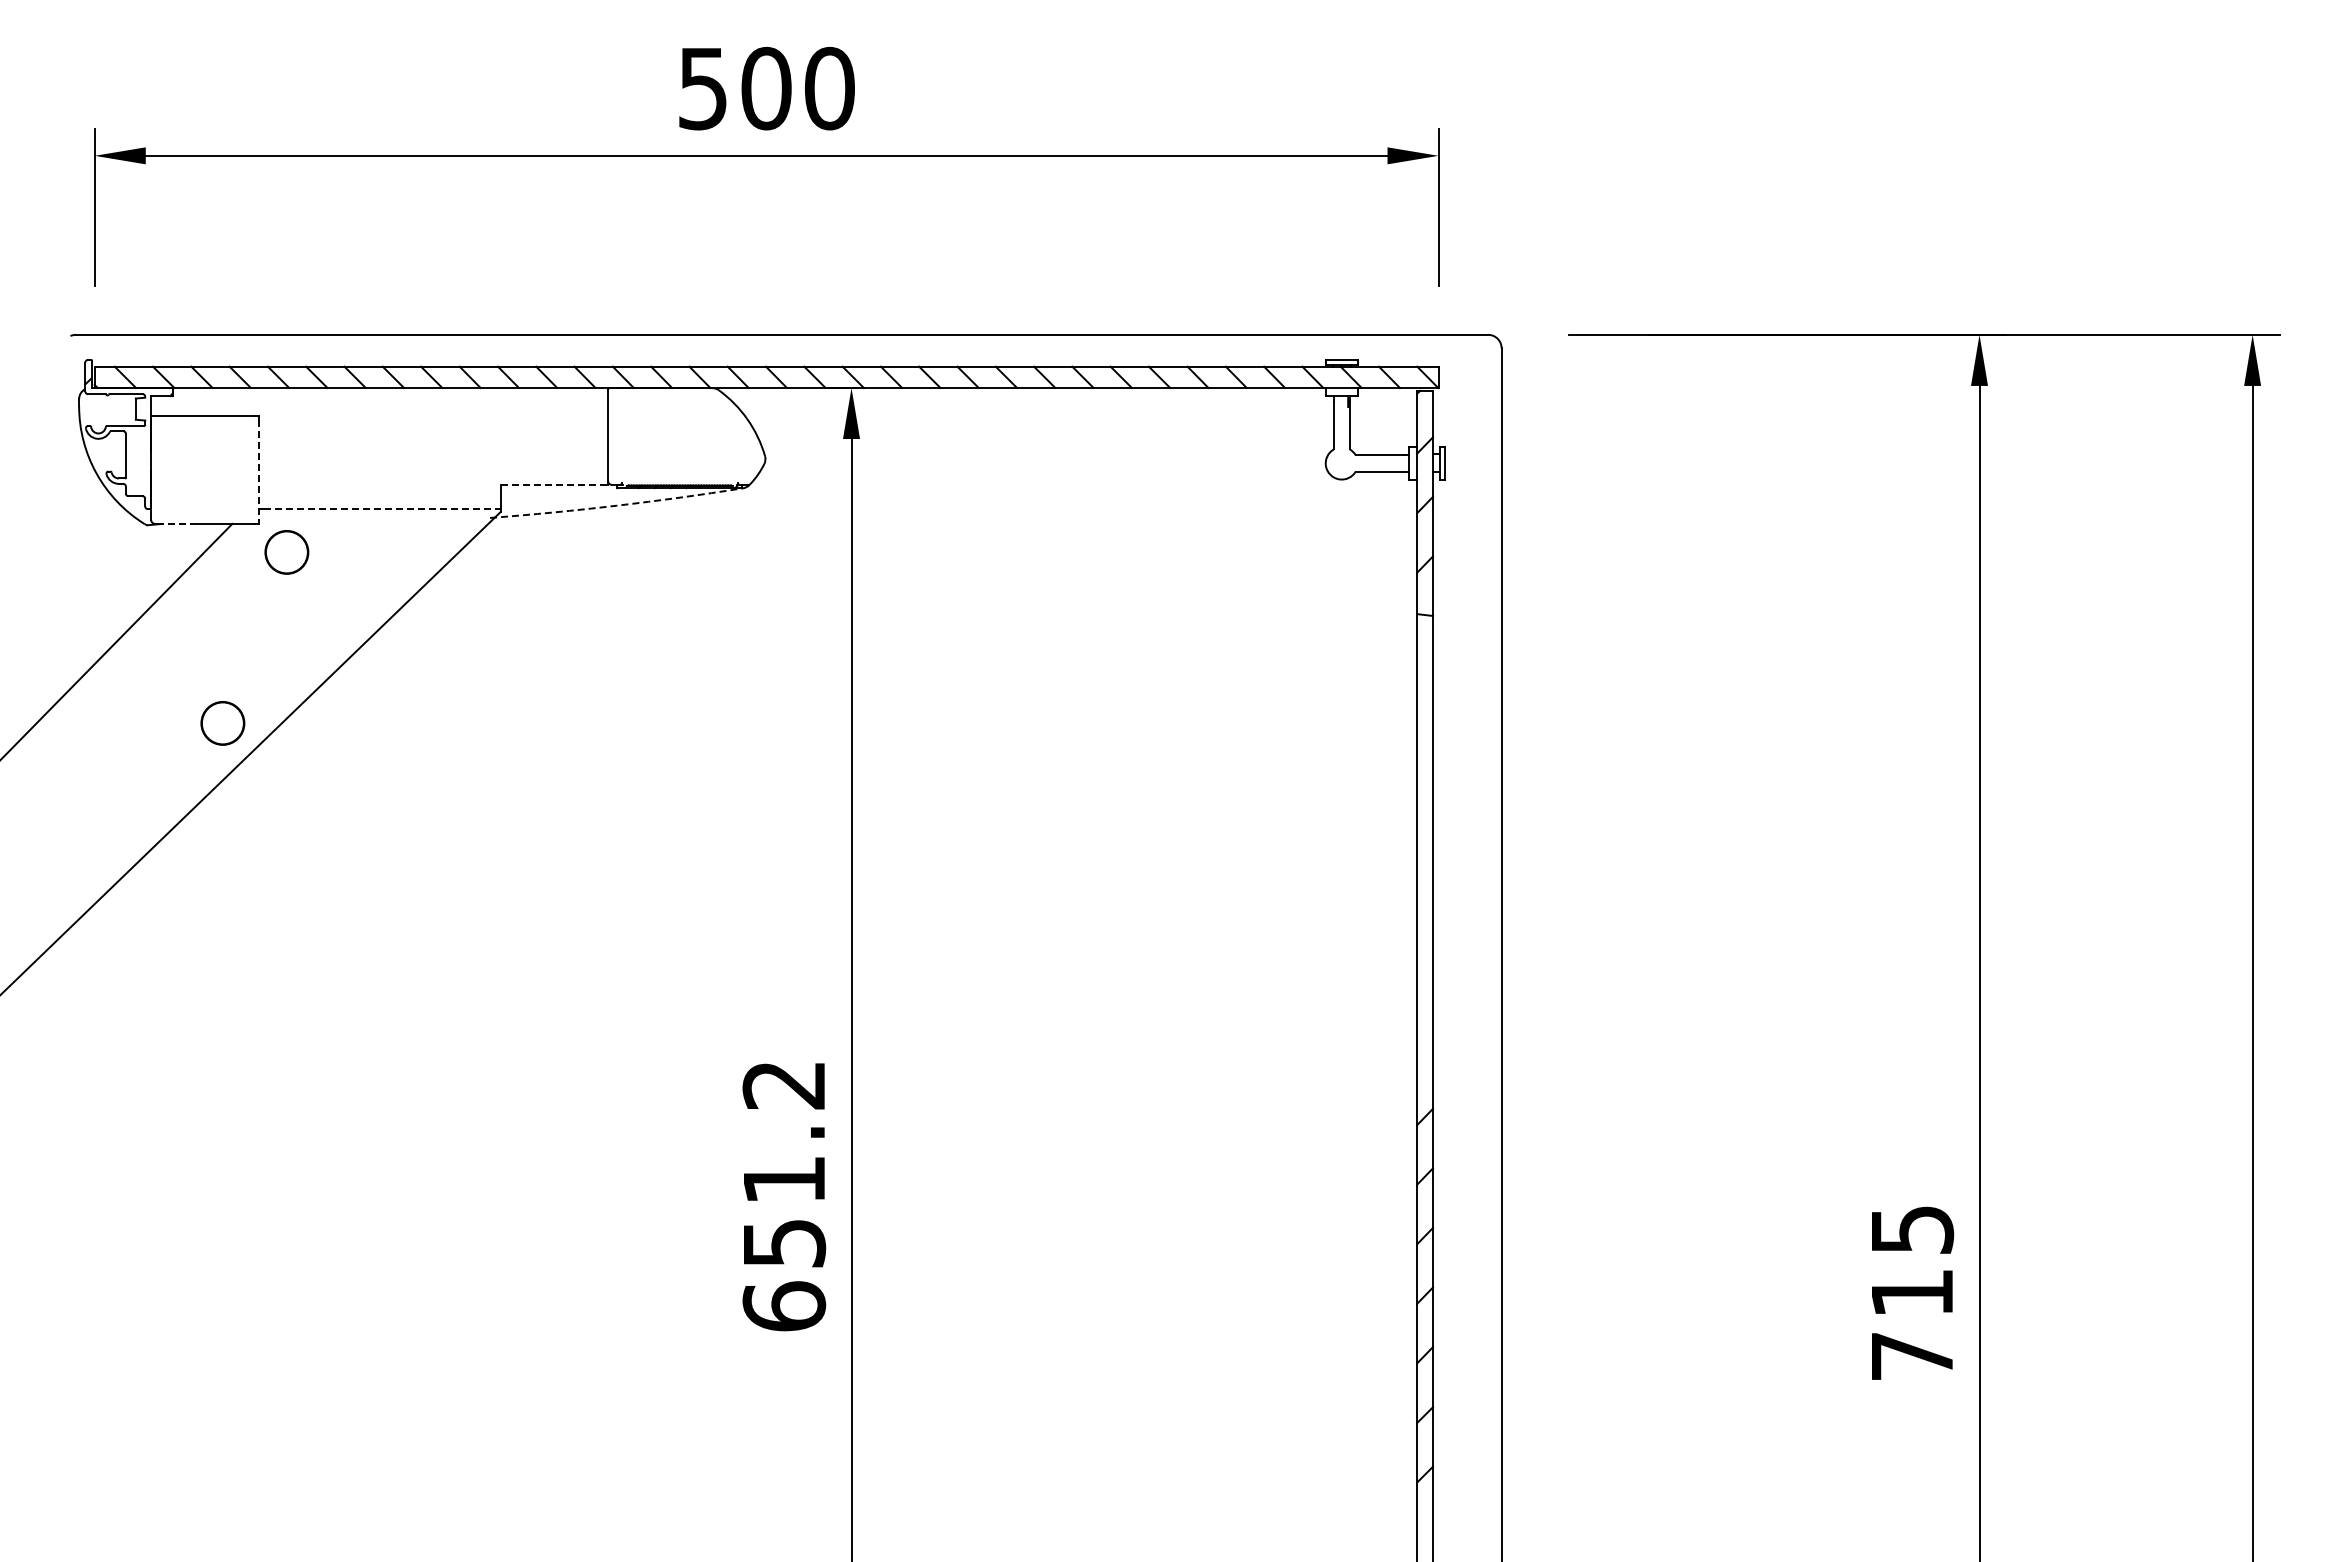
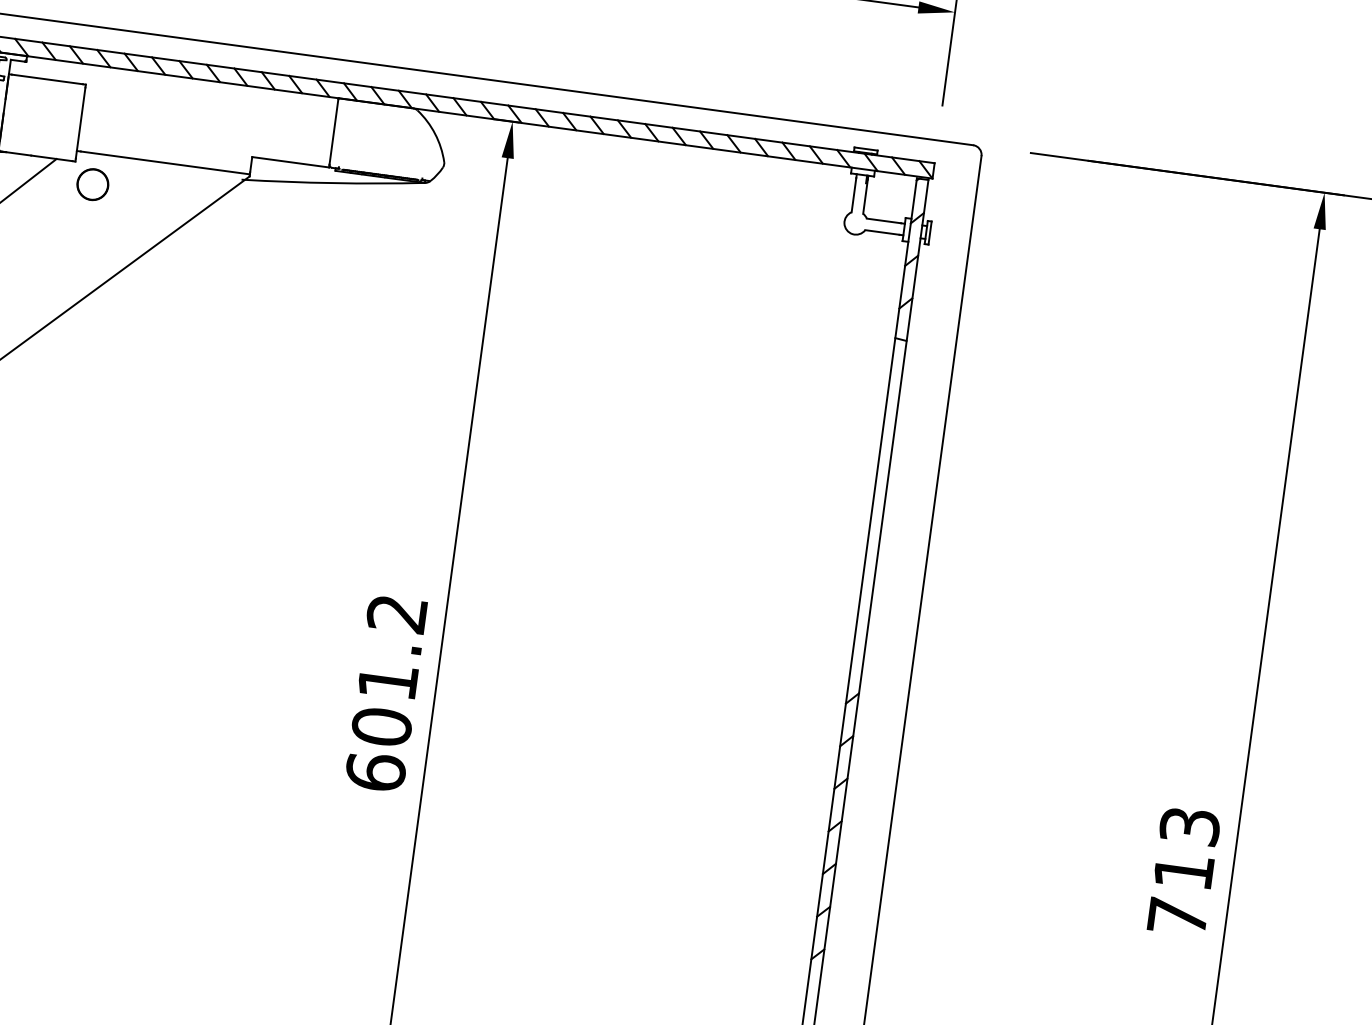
line: (258, 470) -> (80, 123), dashed -> solid
line: (554, 484) -> (290, 161), dashed -> solid
arc: (616, 505) -> (333, 182), dashed -> solid
line: (382, 509) -> (165, 163), dashed -> solid
line: (178, 523) -> (18, 153), dashed -> solid
circle: (222, 723) -> (30, 300), removed
text: (1911, 1229) -> (1189, 826), 715 -> 713
text: (784, 1243) -> (381, 727), 651.2 -> 601.2

